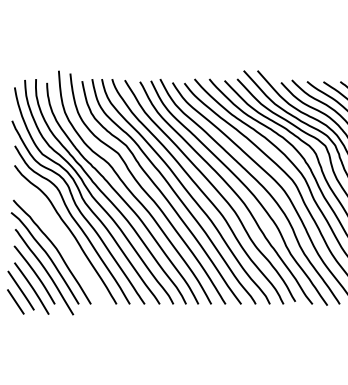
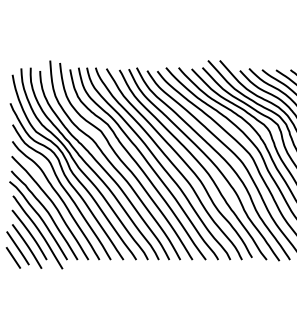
curve: (62, 240) -> (53, 205), added

